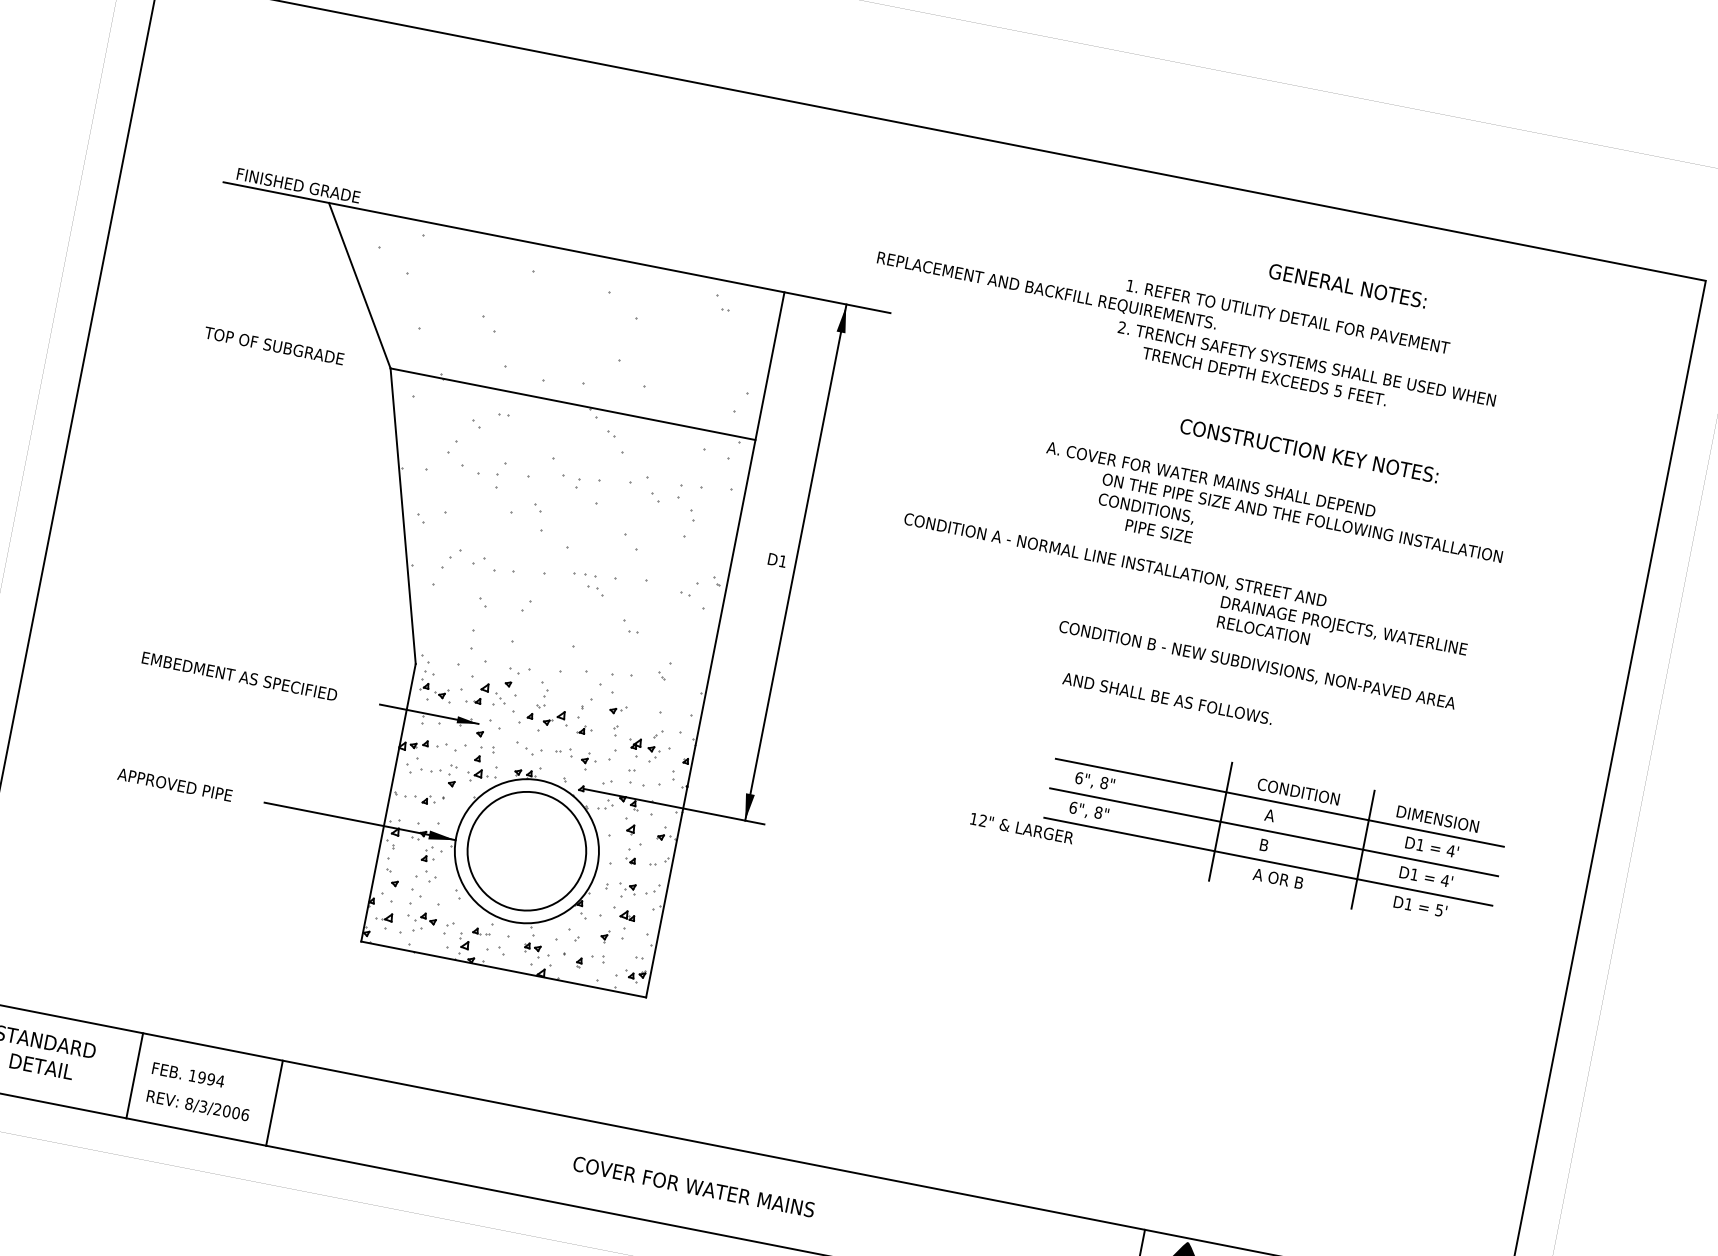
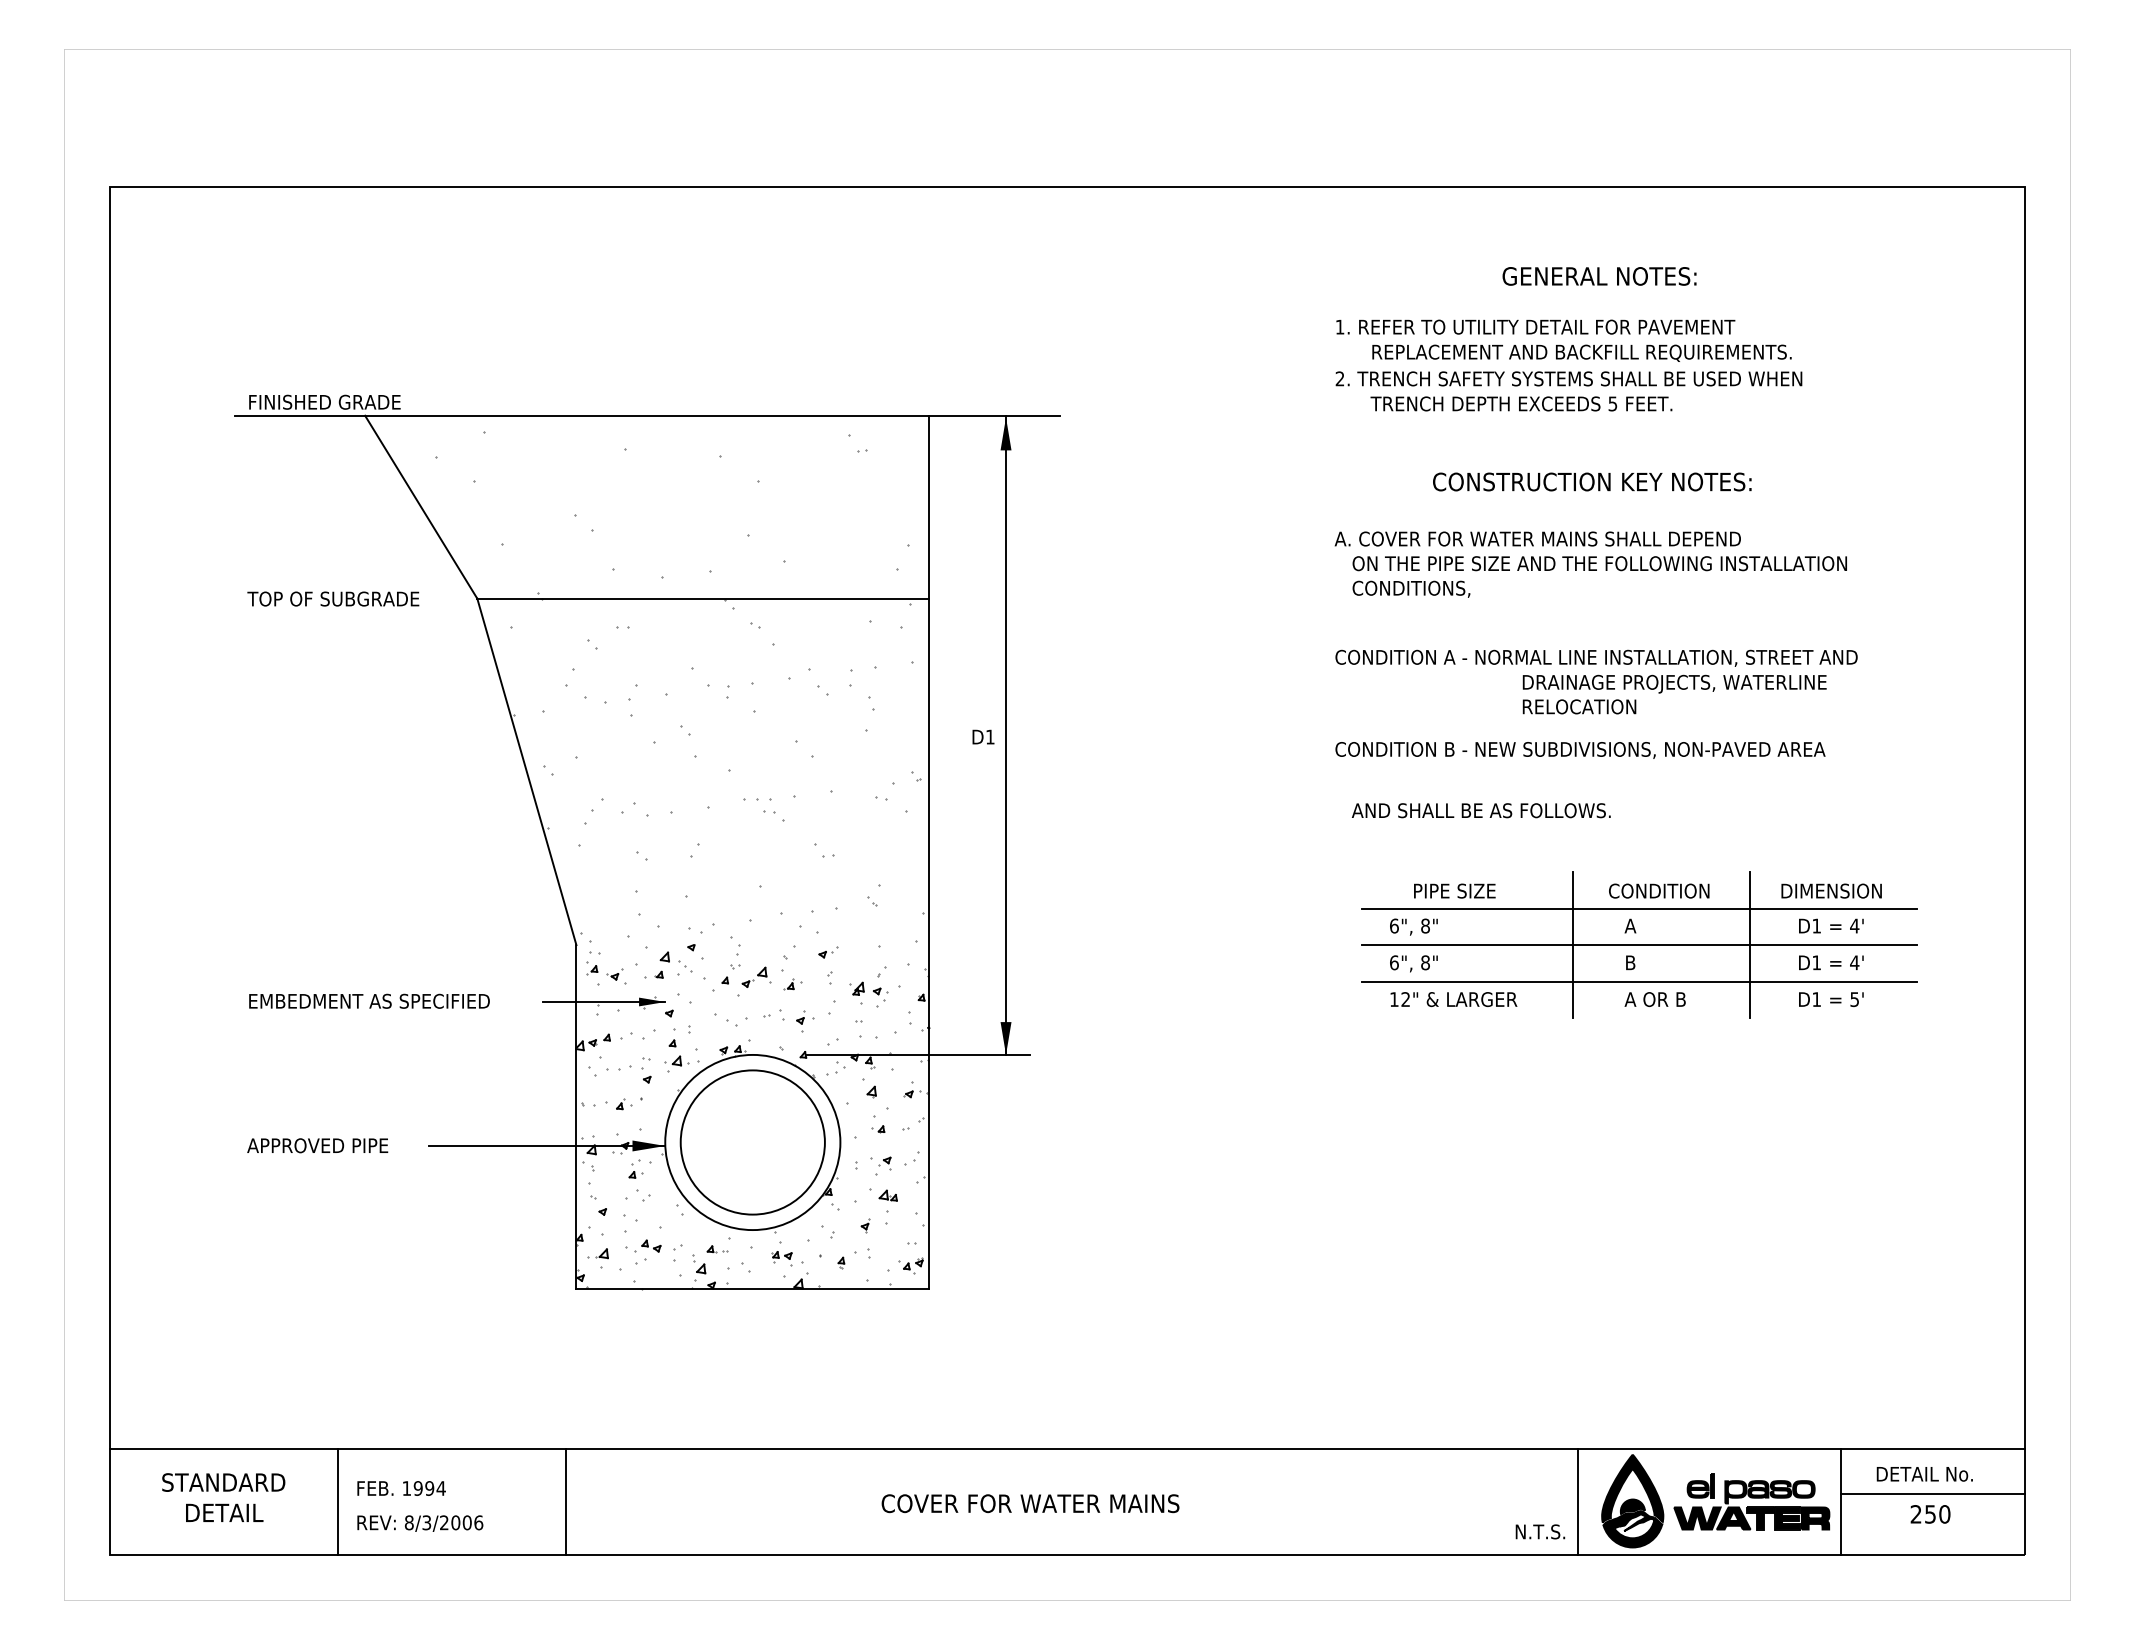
text: (1046, 290) -> (1581, 352), moved
text: (1210, 478) -> (1537, 538), moved
text: (1158, 530) -> (1454, 890), moved
text: (1115, 559) -> (1596, 657), moved
text: (1021, 828) -> (1453, 999), moved
line: (274, 1102) -> (565, 1501), moved

